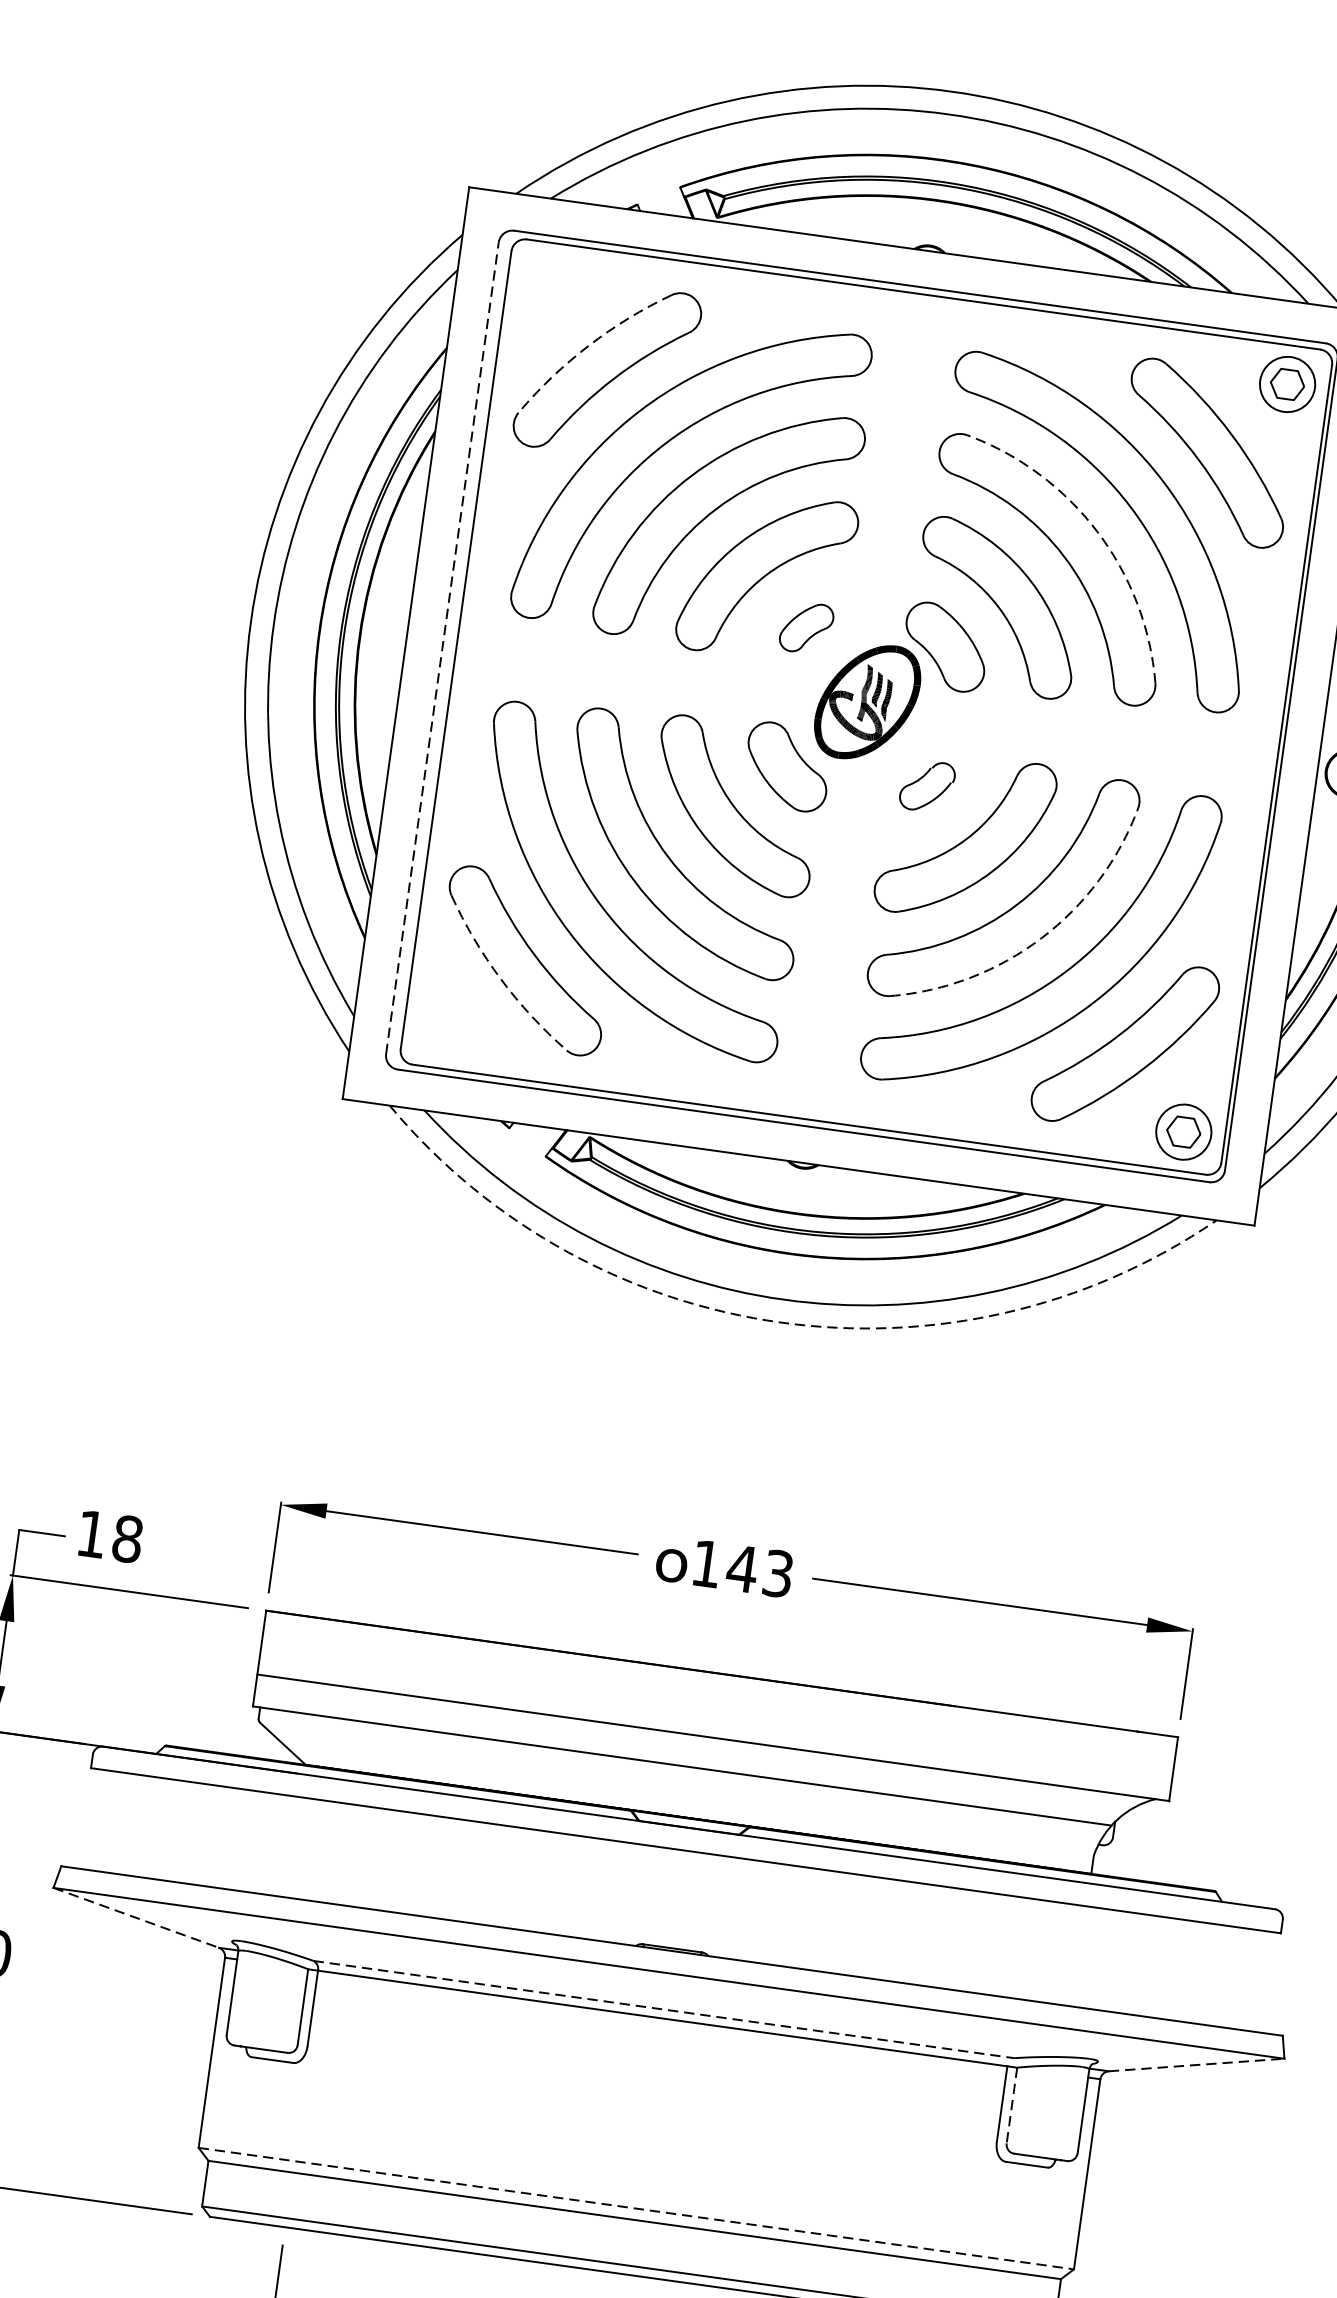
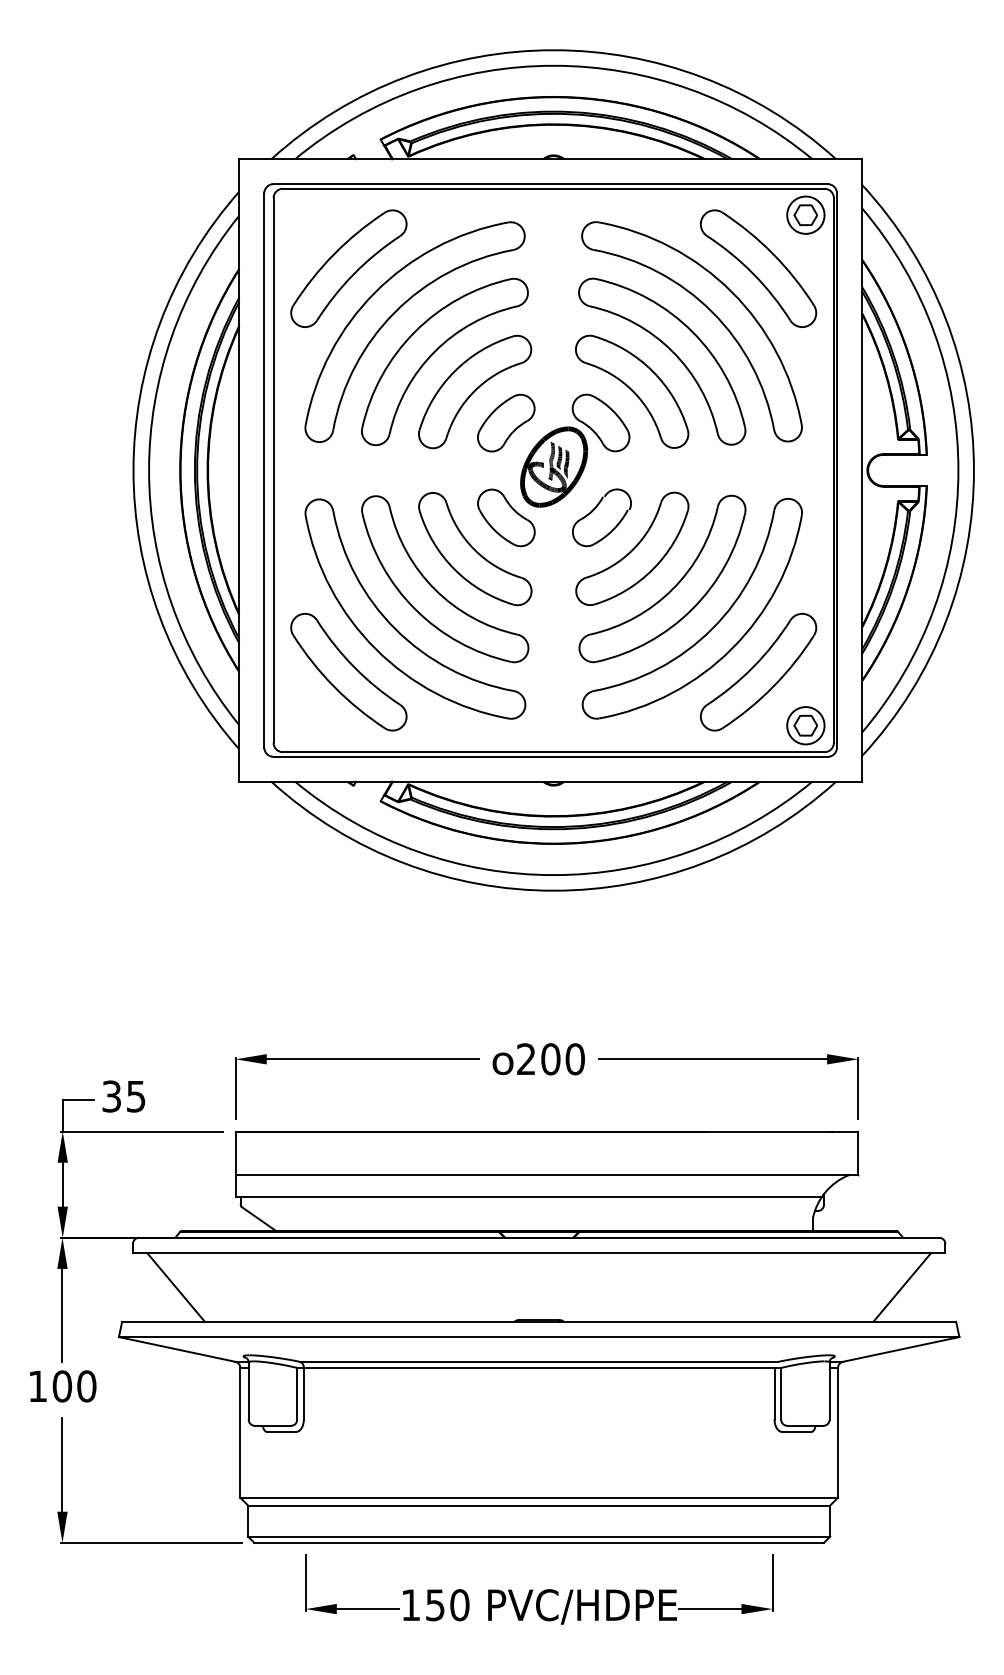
arc: (589, 346) -> (334, 254), dashed -> solid
arc: (1097, 531) -> (692, 331), dashed -> solid
part: (806, 627) -> (506, 422), size x1.67
line: (443, 646) -> (264, 469), dashed -> solid
part: (926, 785) -> (601, 517), size x1.67
arc: (1041, 937) -> (692, 608), dashed -> solid
arc: (501, 978) -> (334, 686), dashed -> solid
arc: (780, 1322) -> (553, 890), dashed -> solid
text: (109, 1536) -> (123, 1096), 18 -> 35
text: (741, 1569) -> (550, 1059), 143 -> 200
line: (146, 1826) -> (175, 1287), added
line: (136, 1918) -> (177, 1349), dashed -> solid
line: (1209, 1974) -> (901, 1287), added
line: (664, 2009) -> (539, 1361), dashed -> solid
line: (1197, 2065) -> (901, 1349), dashed -> solid
line: (1012, 2105) -> (781, 1393), dashed -> solid
line: (636, 2208) -> (539, 1497), dashed -> solid

